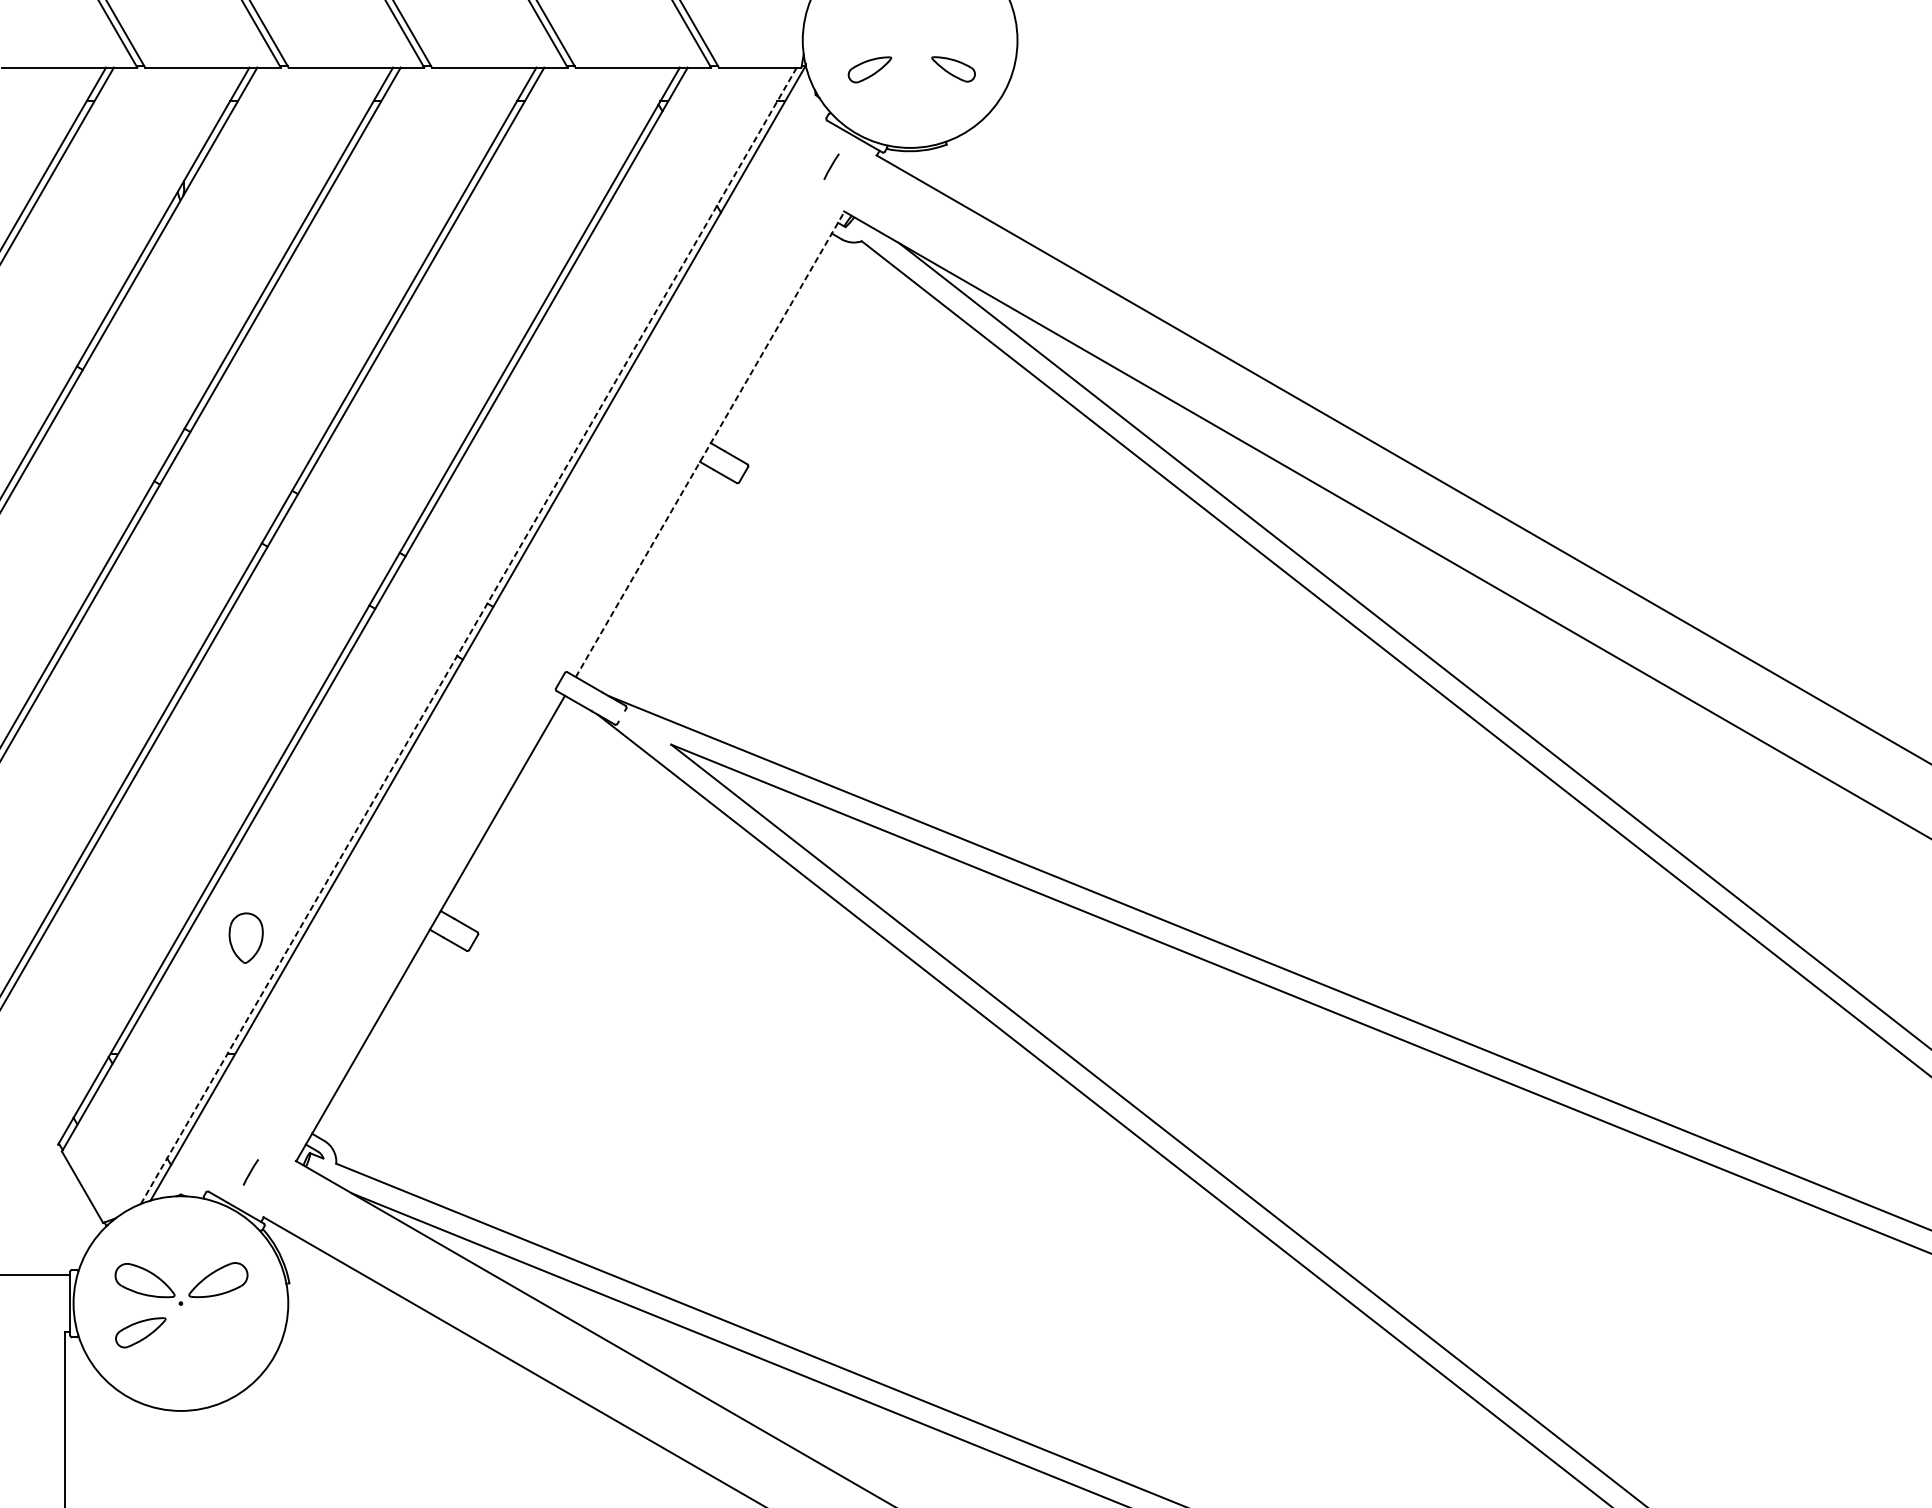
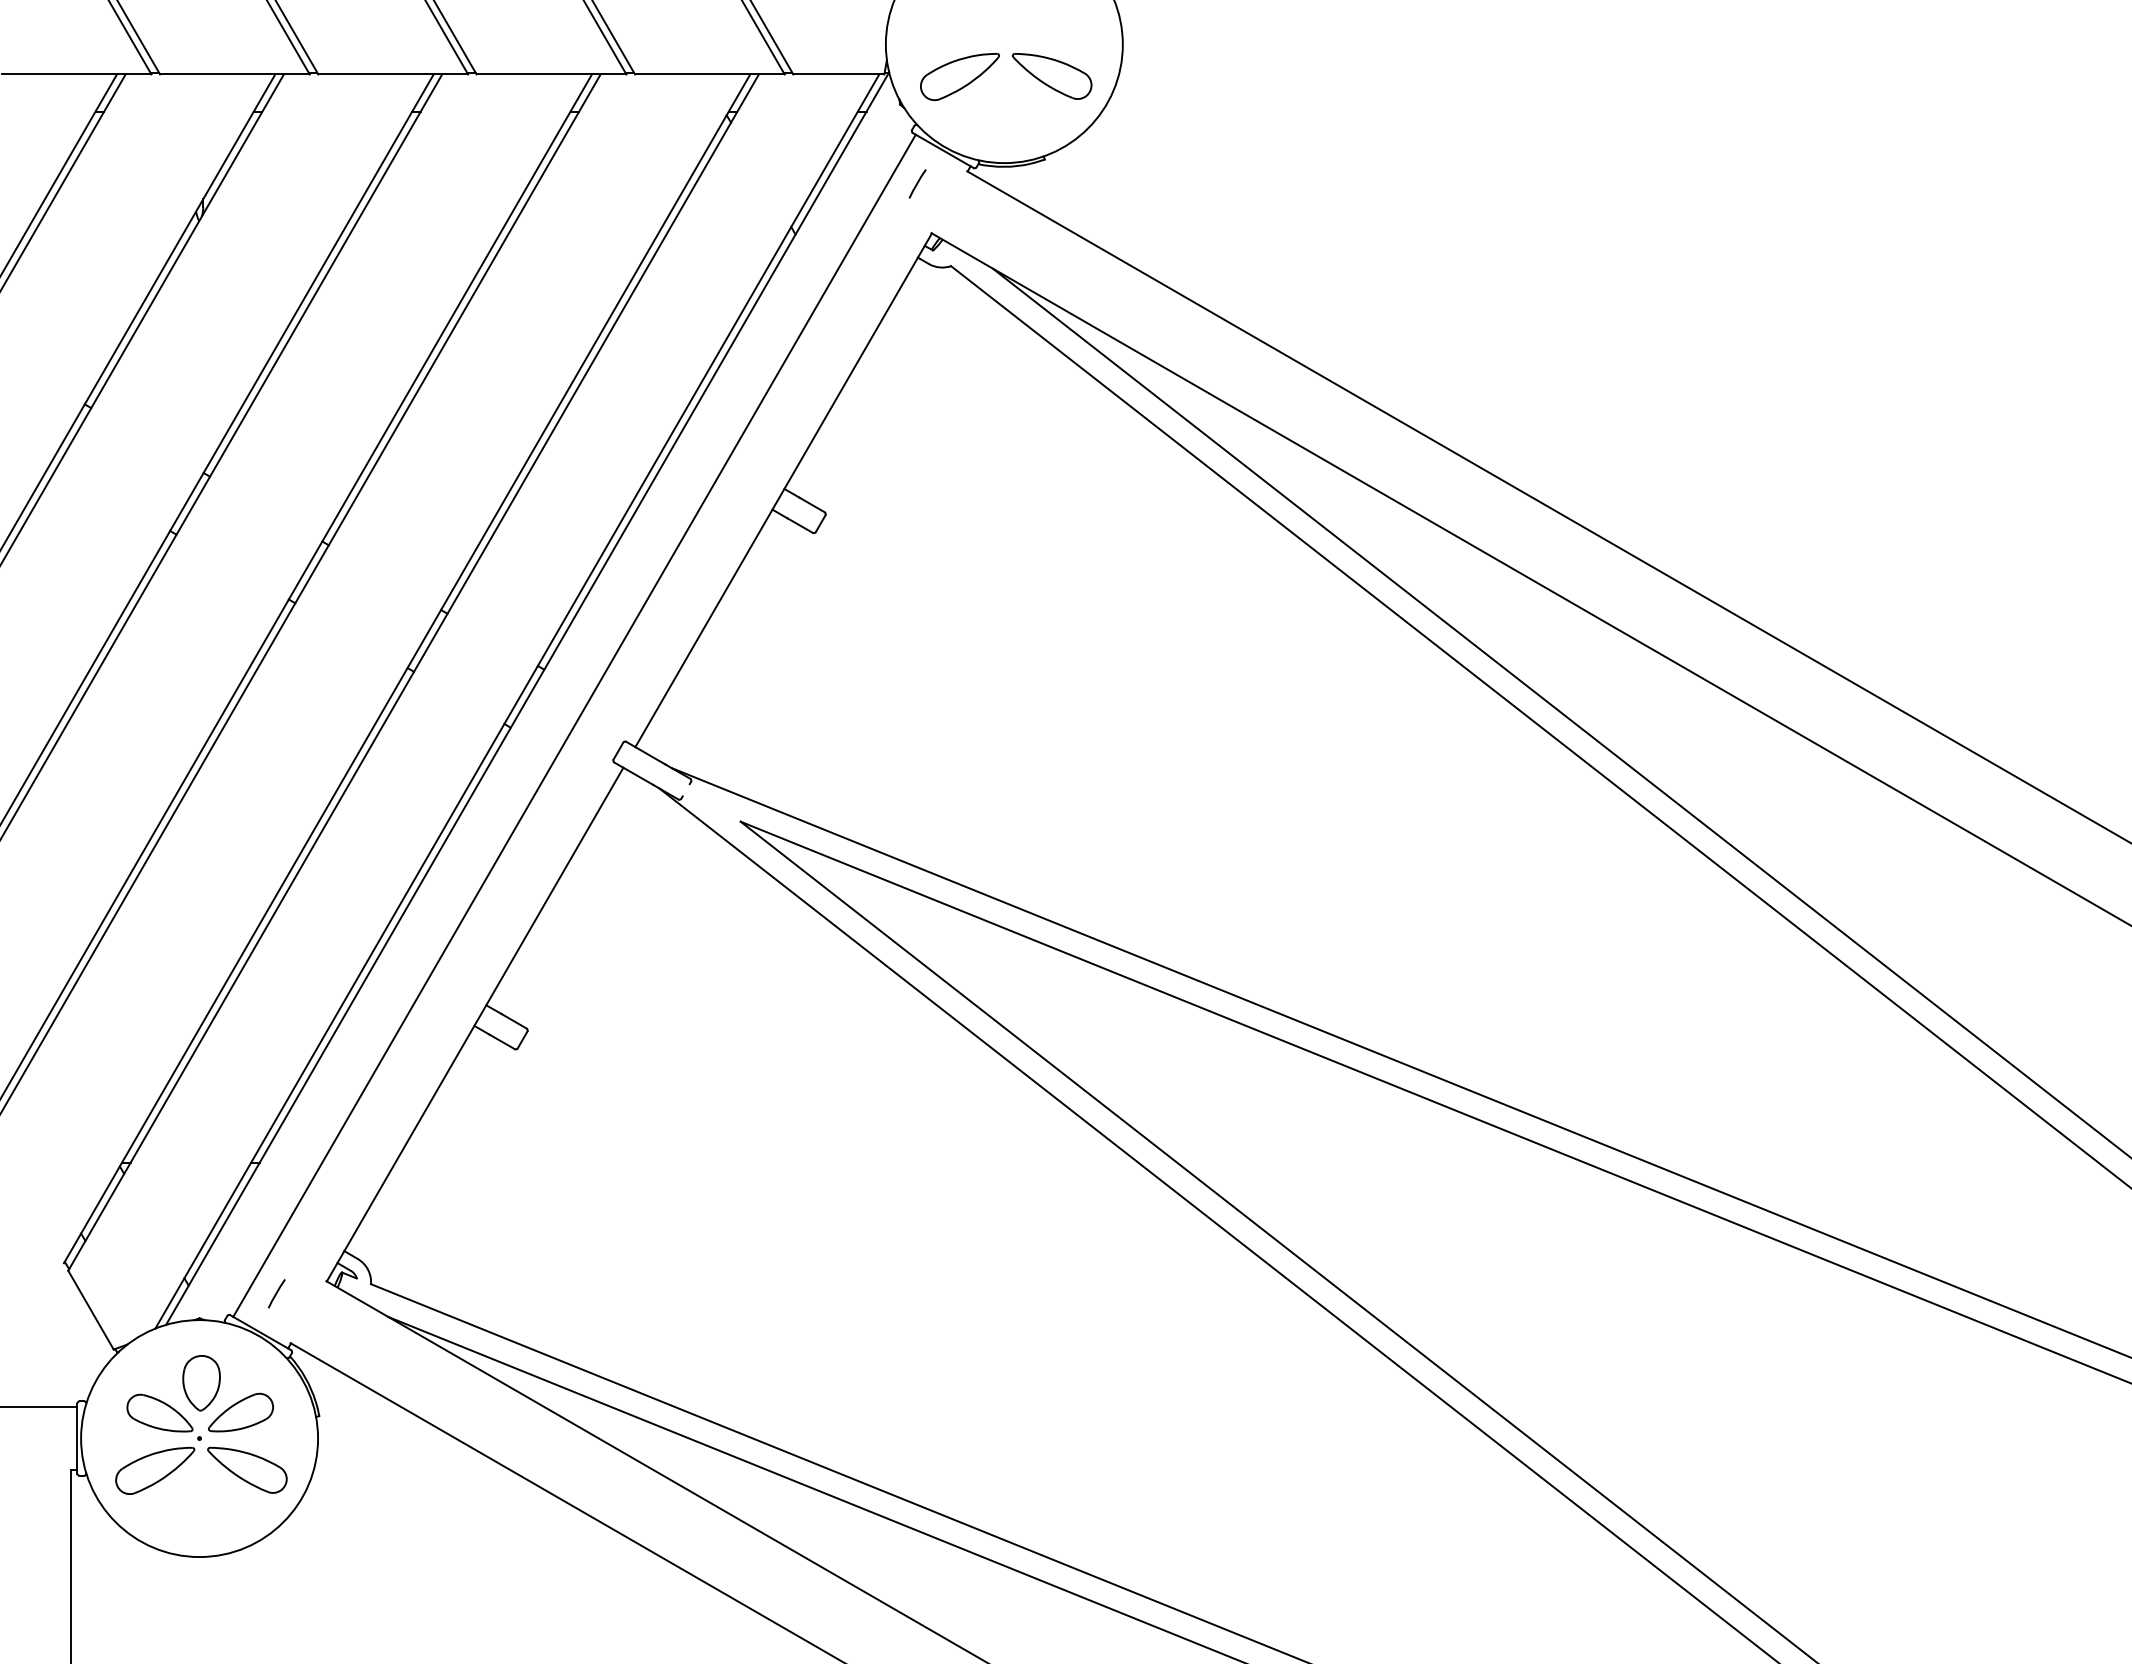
part: (869, 69) -> (959, 76), size x1.67
part: (953, 69) -> (1052, 76), size x1.67
line: (710, 444) -> (783, 490), dashed -> solid
line: (469, 635) -> (517, 701), dashed -> solid
line: (520, 657) -> (574, 725), added
part: (246, 938) -> (201, 1383), moved
part: (224, 1331) -> (247, 1469), added
part: (140, 1332) -> (155, 1470), size x1.43

